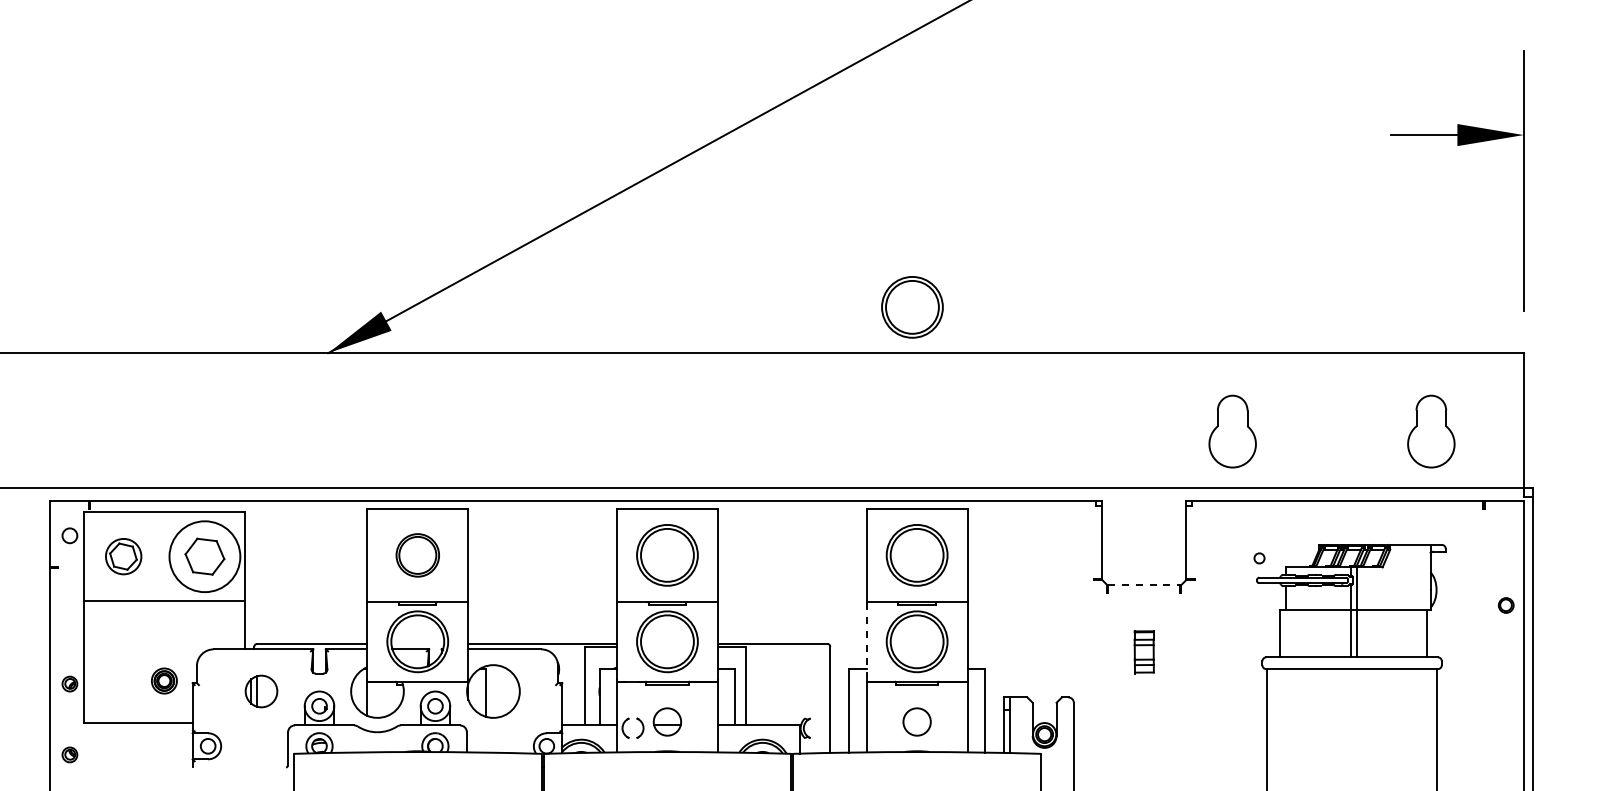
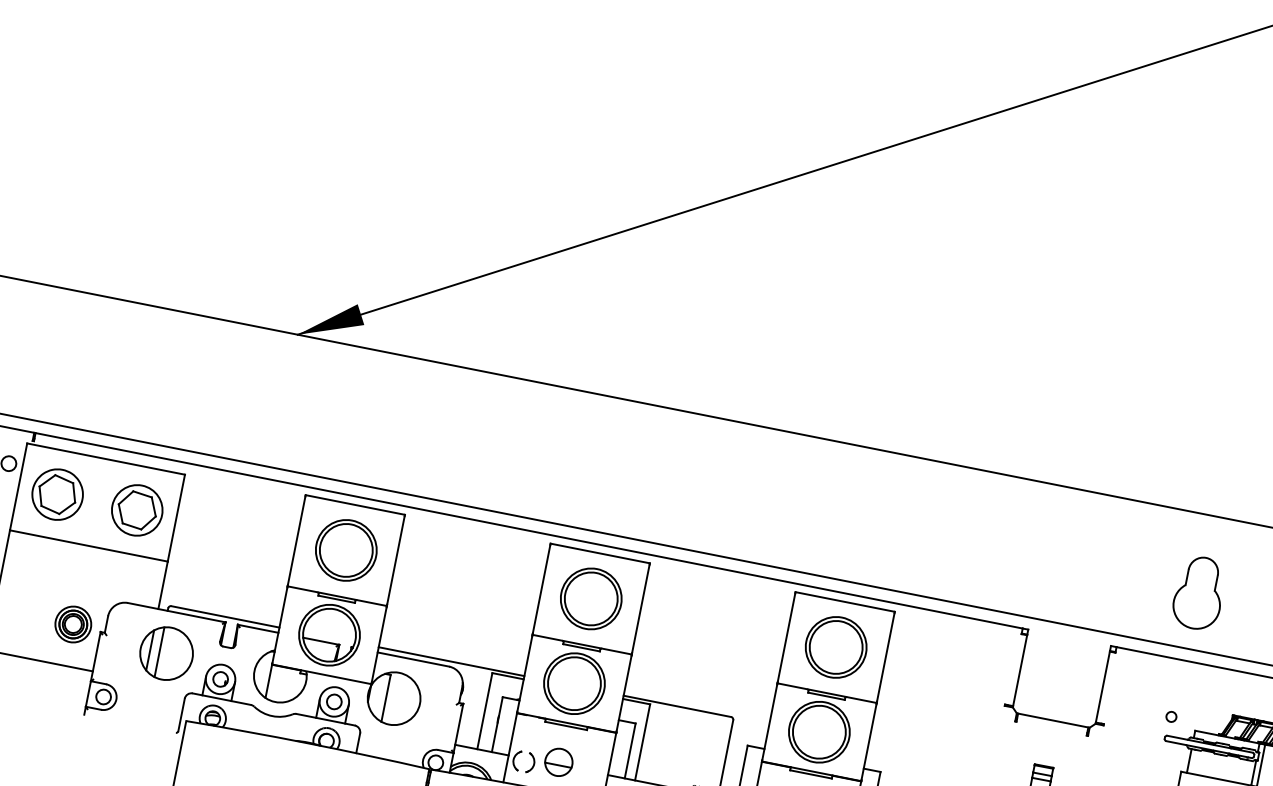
part: (912, 307) -> (879, 403), removed
part: (1232, 431) -> (1199, 592), moved
part: (417, 555) -> (346, 550), size x1.43
part: (123, 556) -> (57, 494), size x1.43
circle: (204, 556) -> (136, 510), size x0.71
line: (1144, 584) -> (1053, 720), dashed -> solid
line: (866, 641) -> (769, 722), dashed -> solid
part: (164, 680) -> (73, 623), size x1.43
part: (261, 691) -> (166, 653), size x1.67

